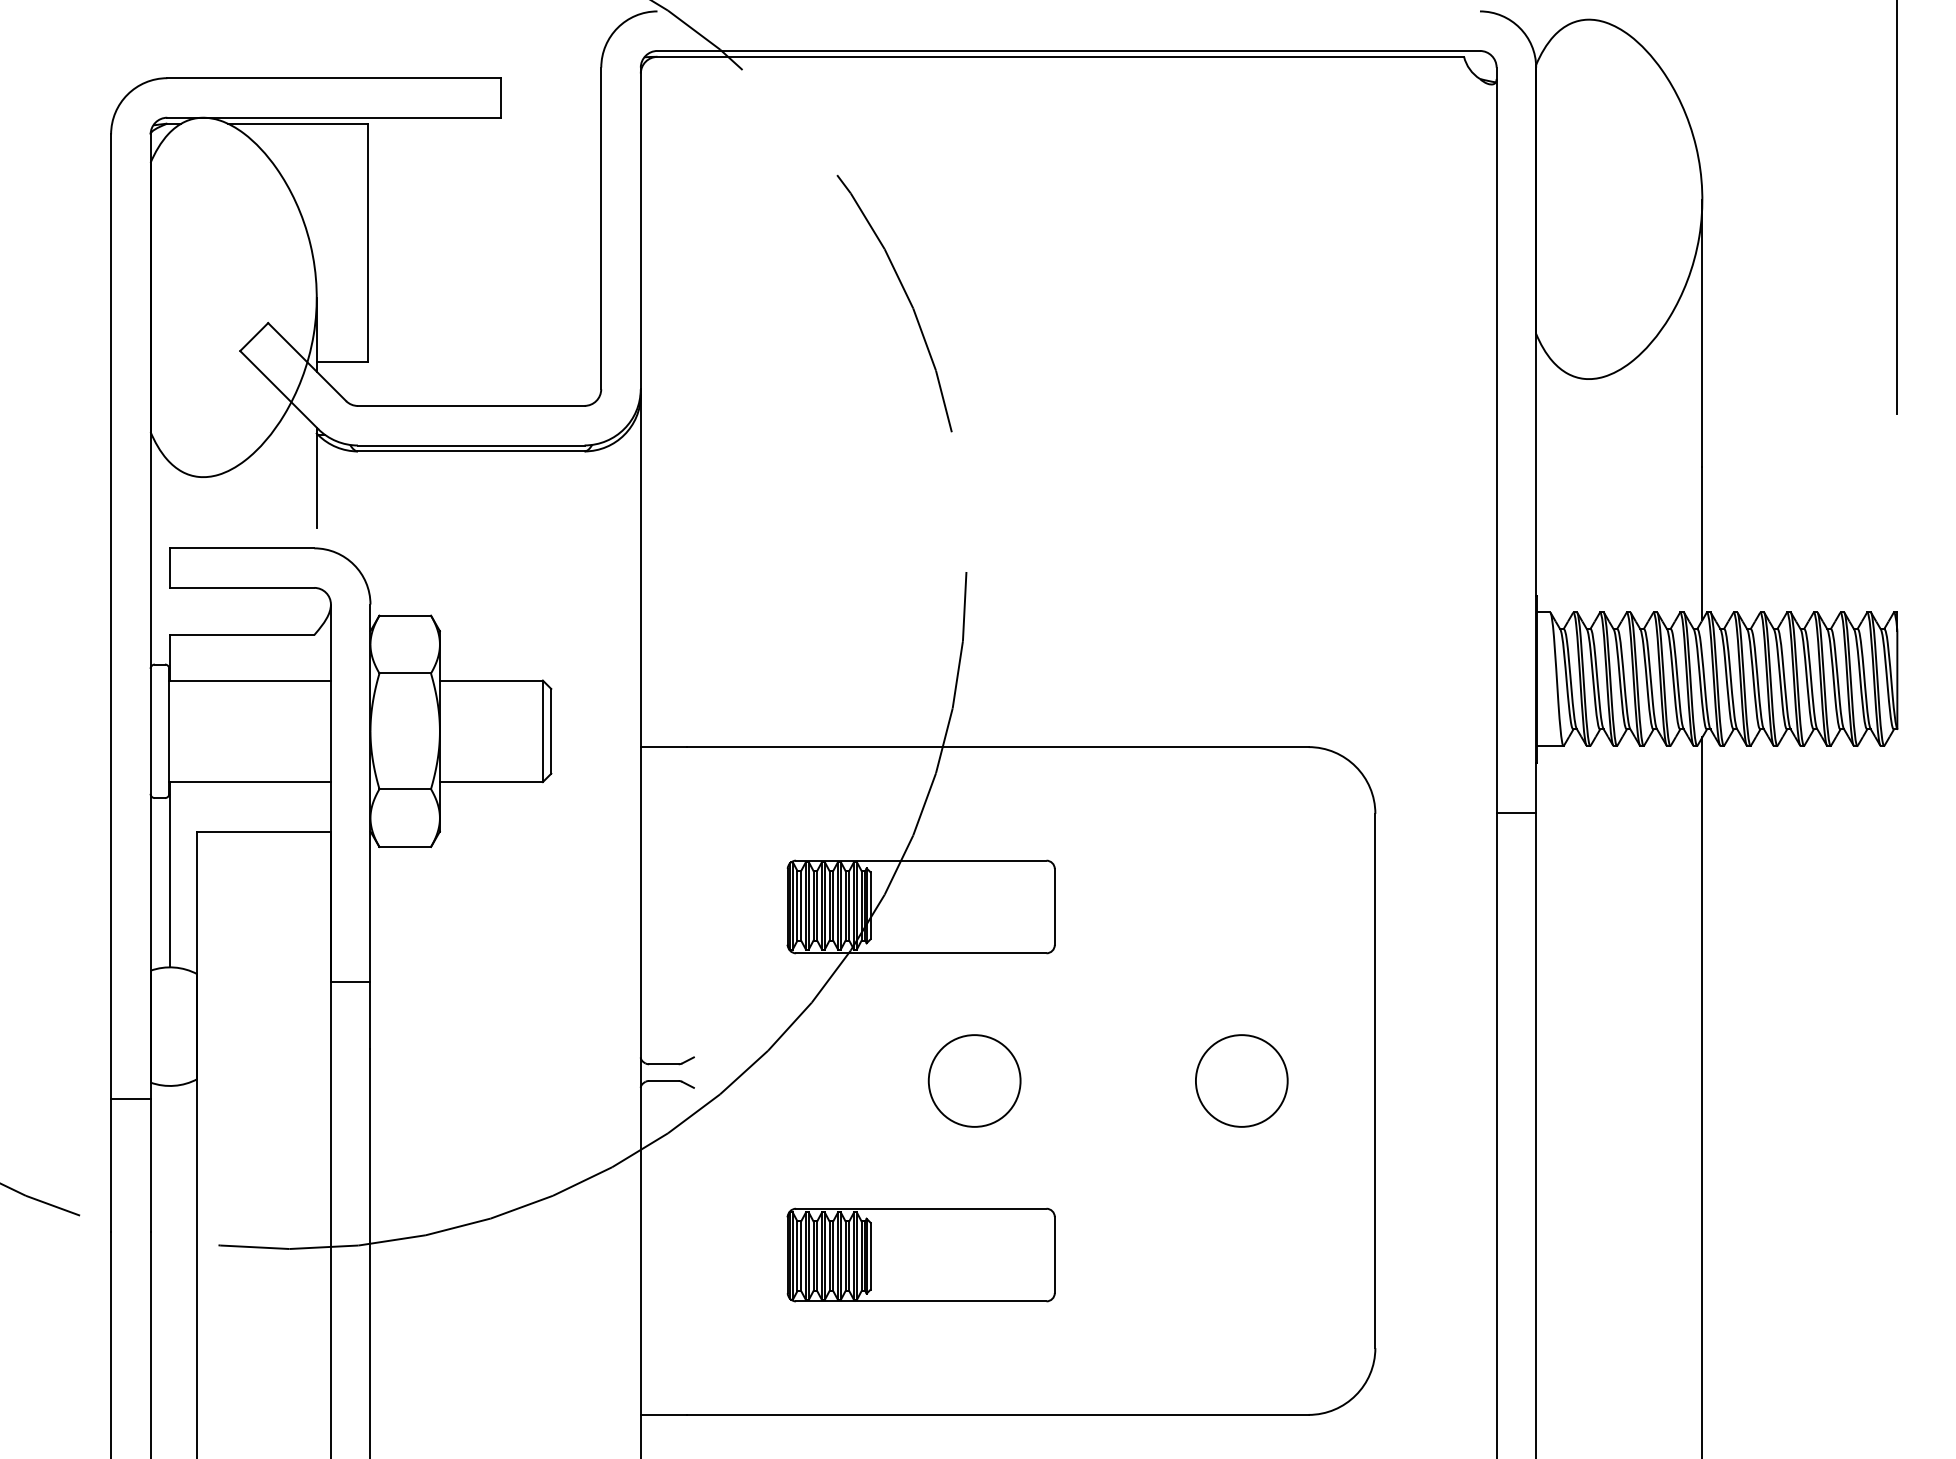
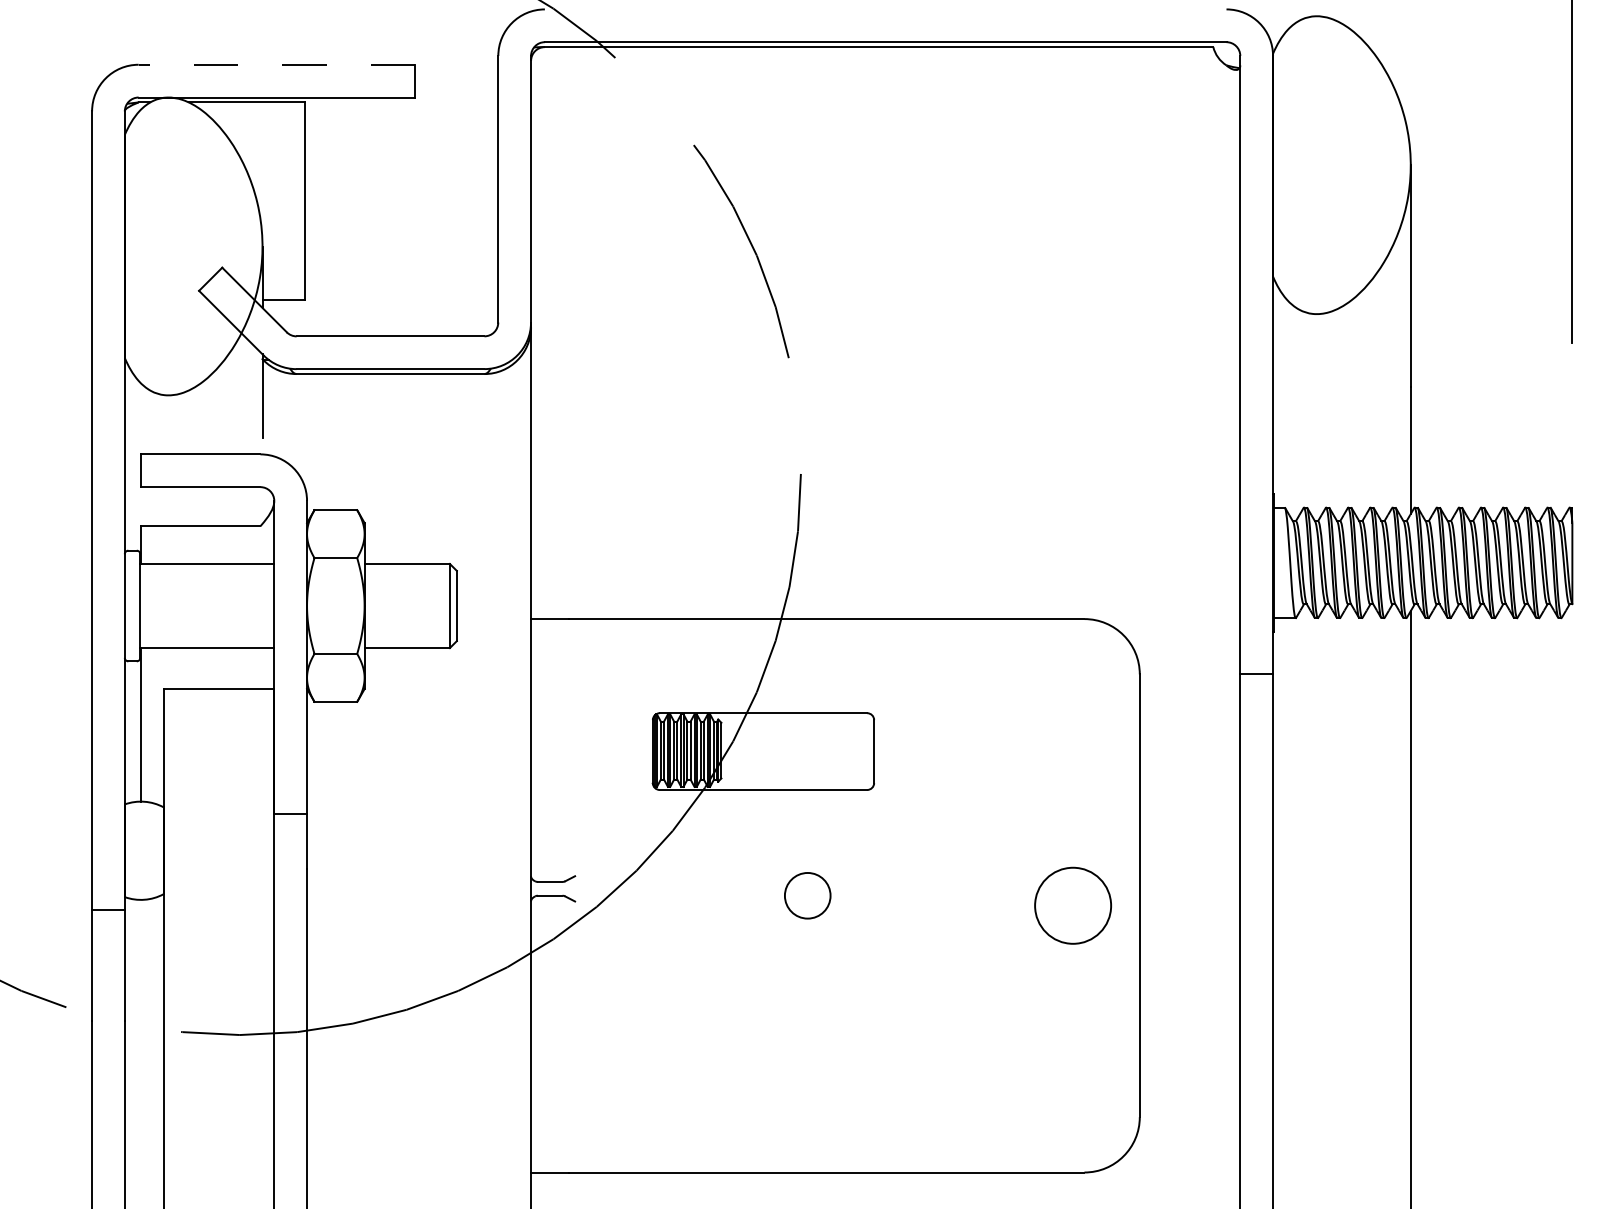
line: (333, 77) -> (276, 64), solid -> dashed
circle: (974, 1080) -> (807, 895), size x0.6
circle: (1241, 1080) -> (1072, 905), moved
part: (920, 1254) -> (762, 1039), removed

